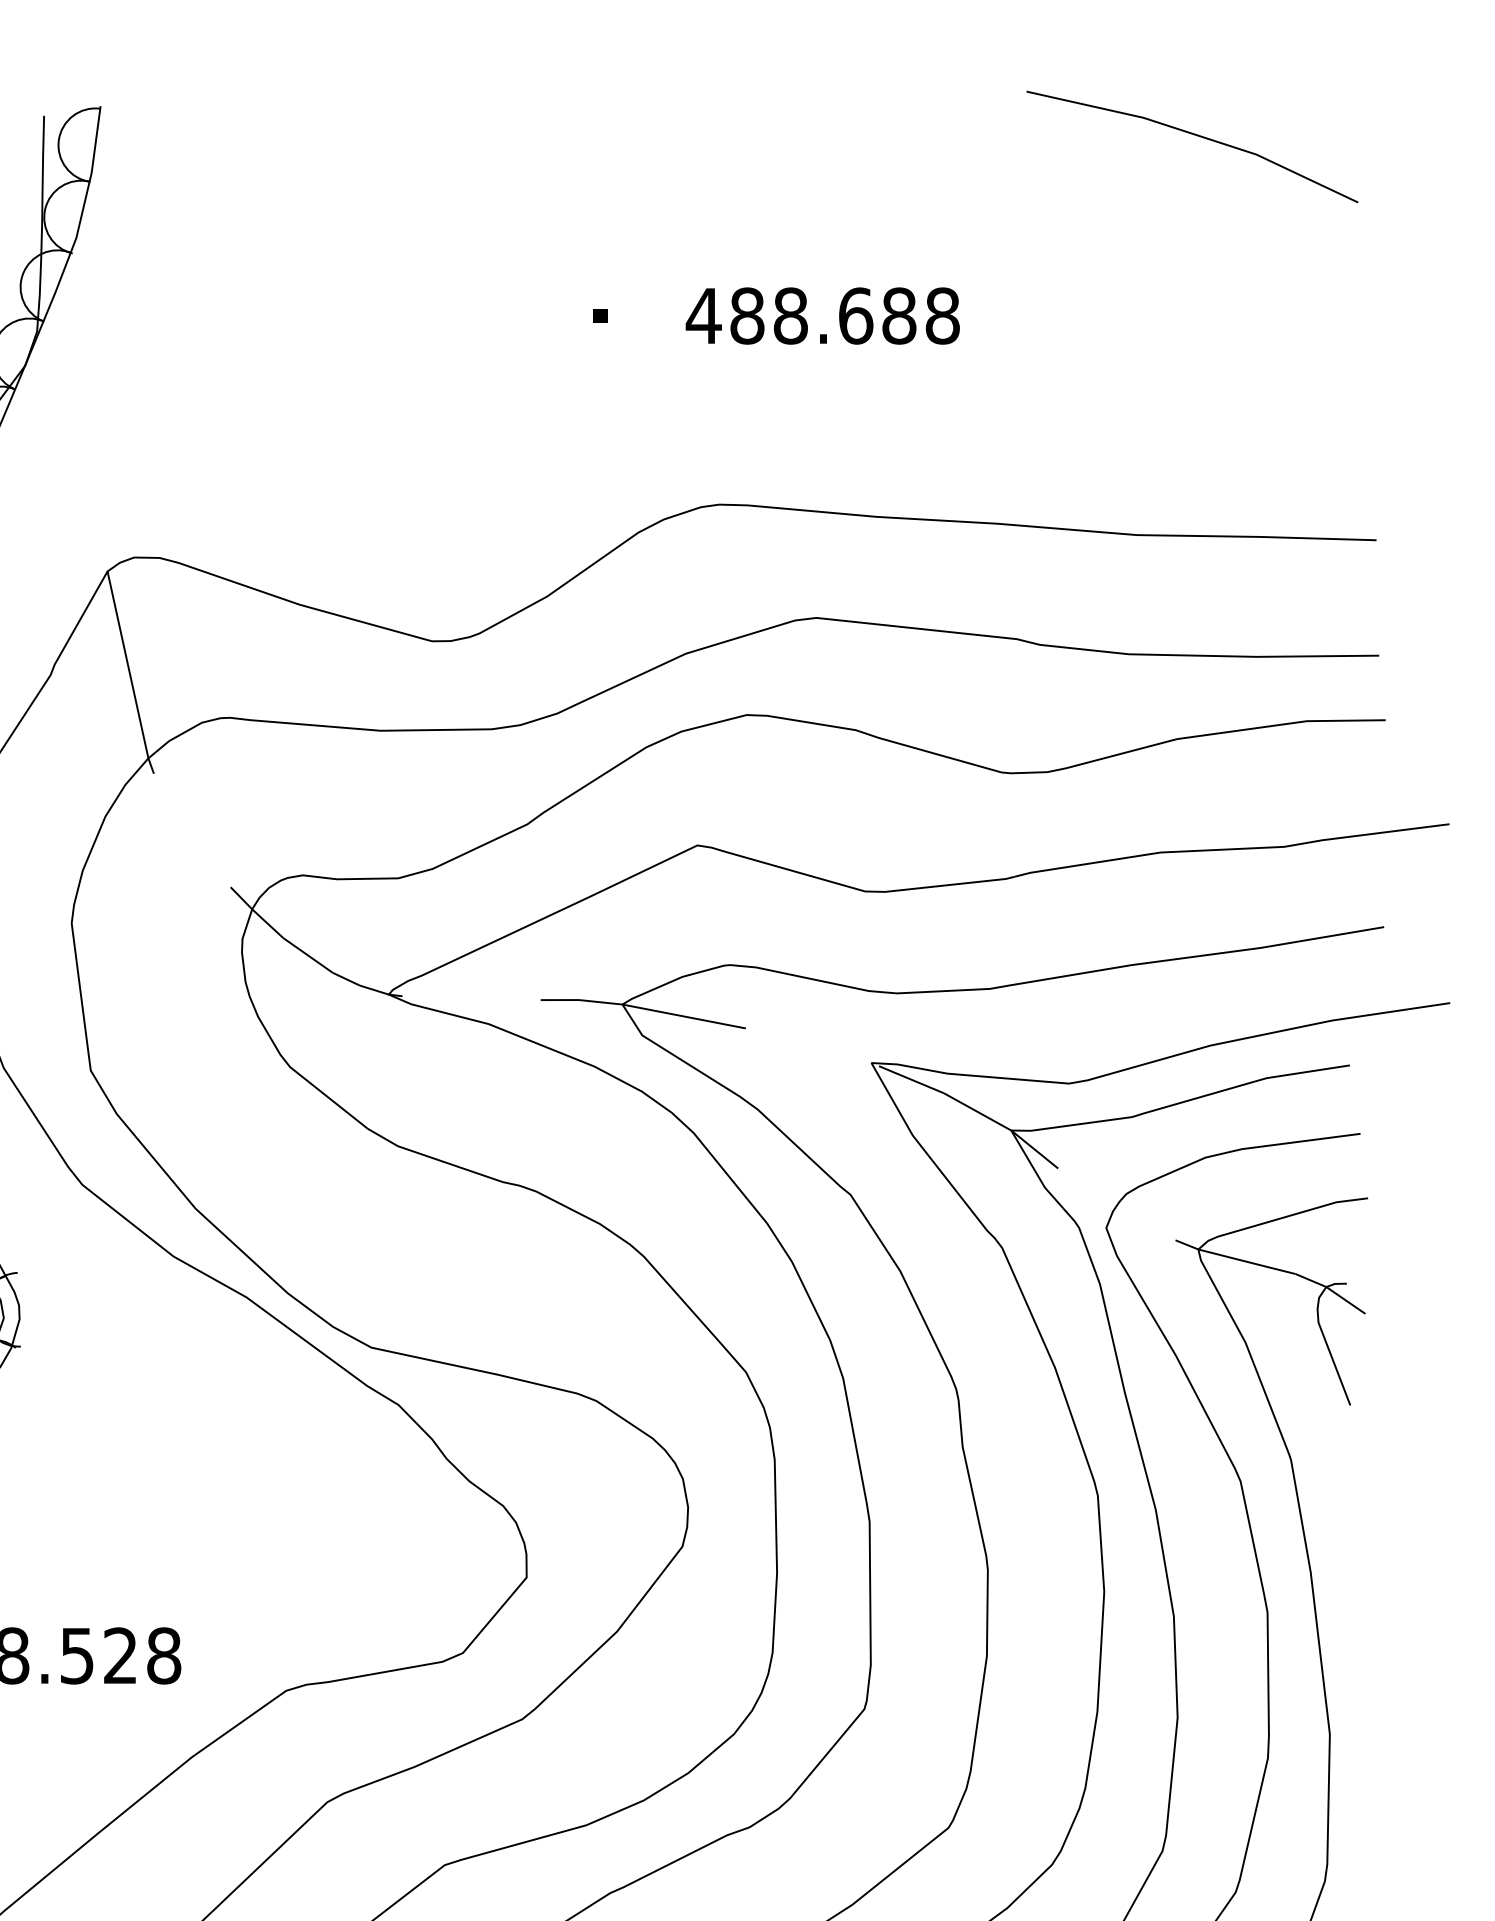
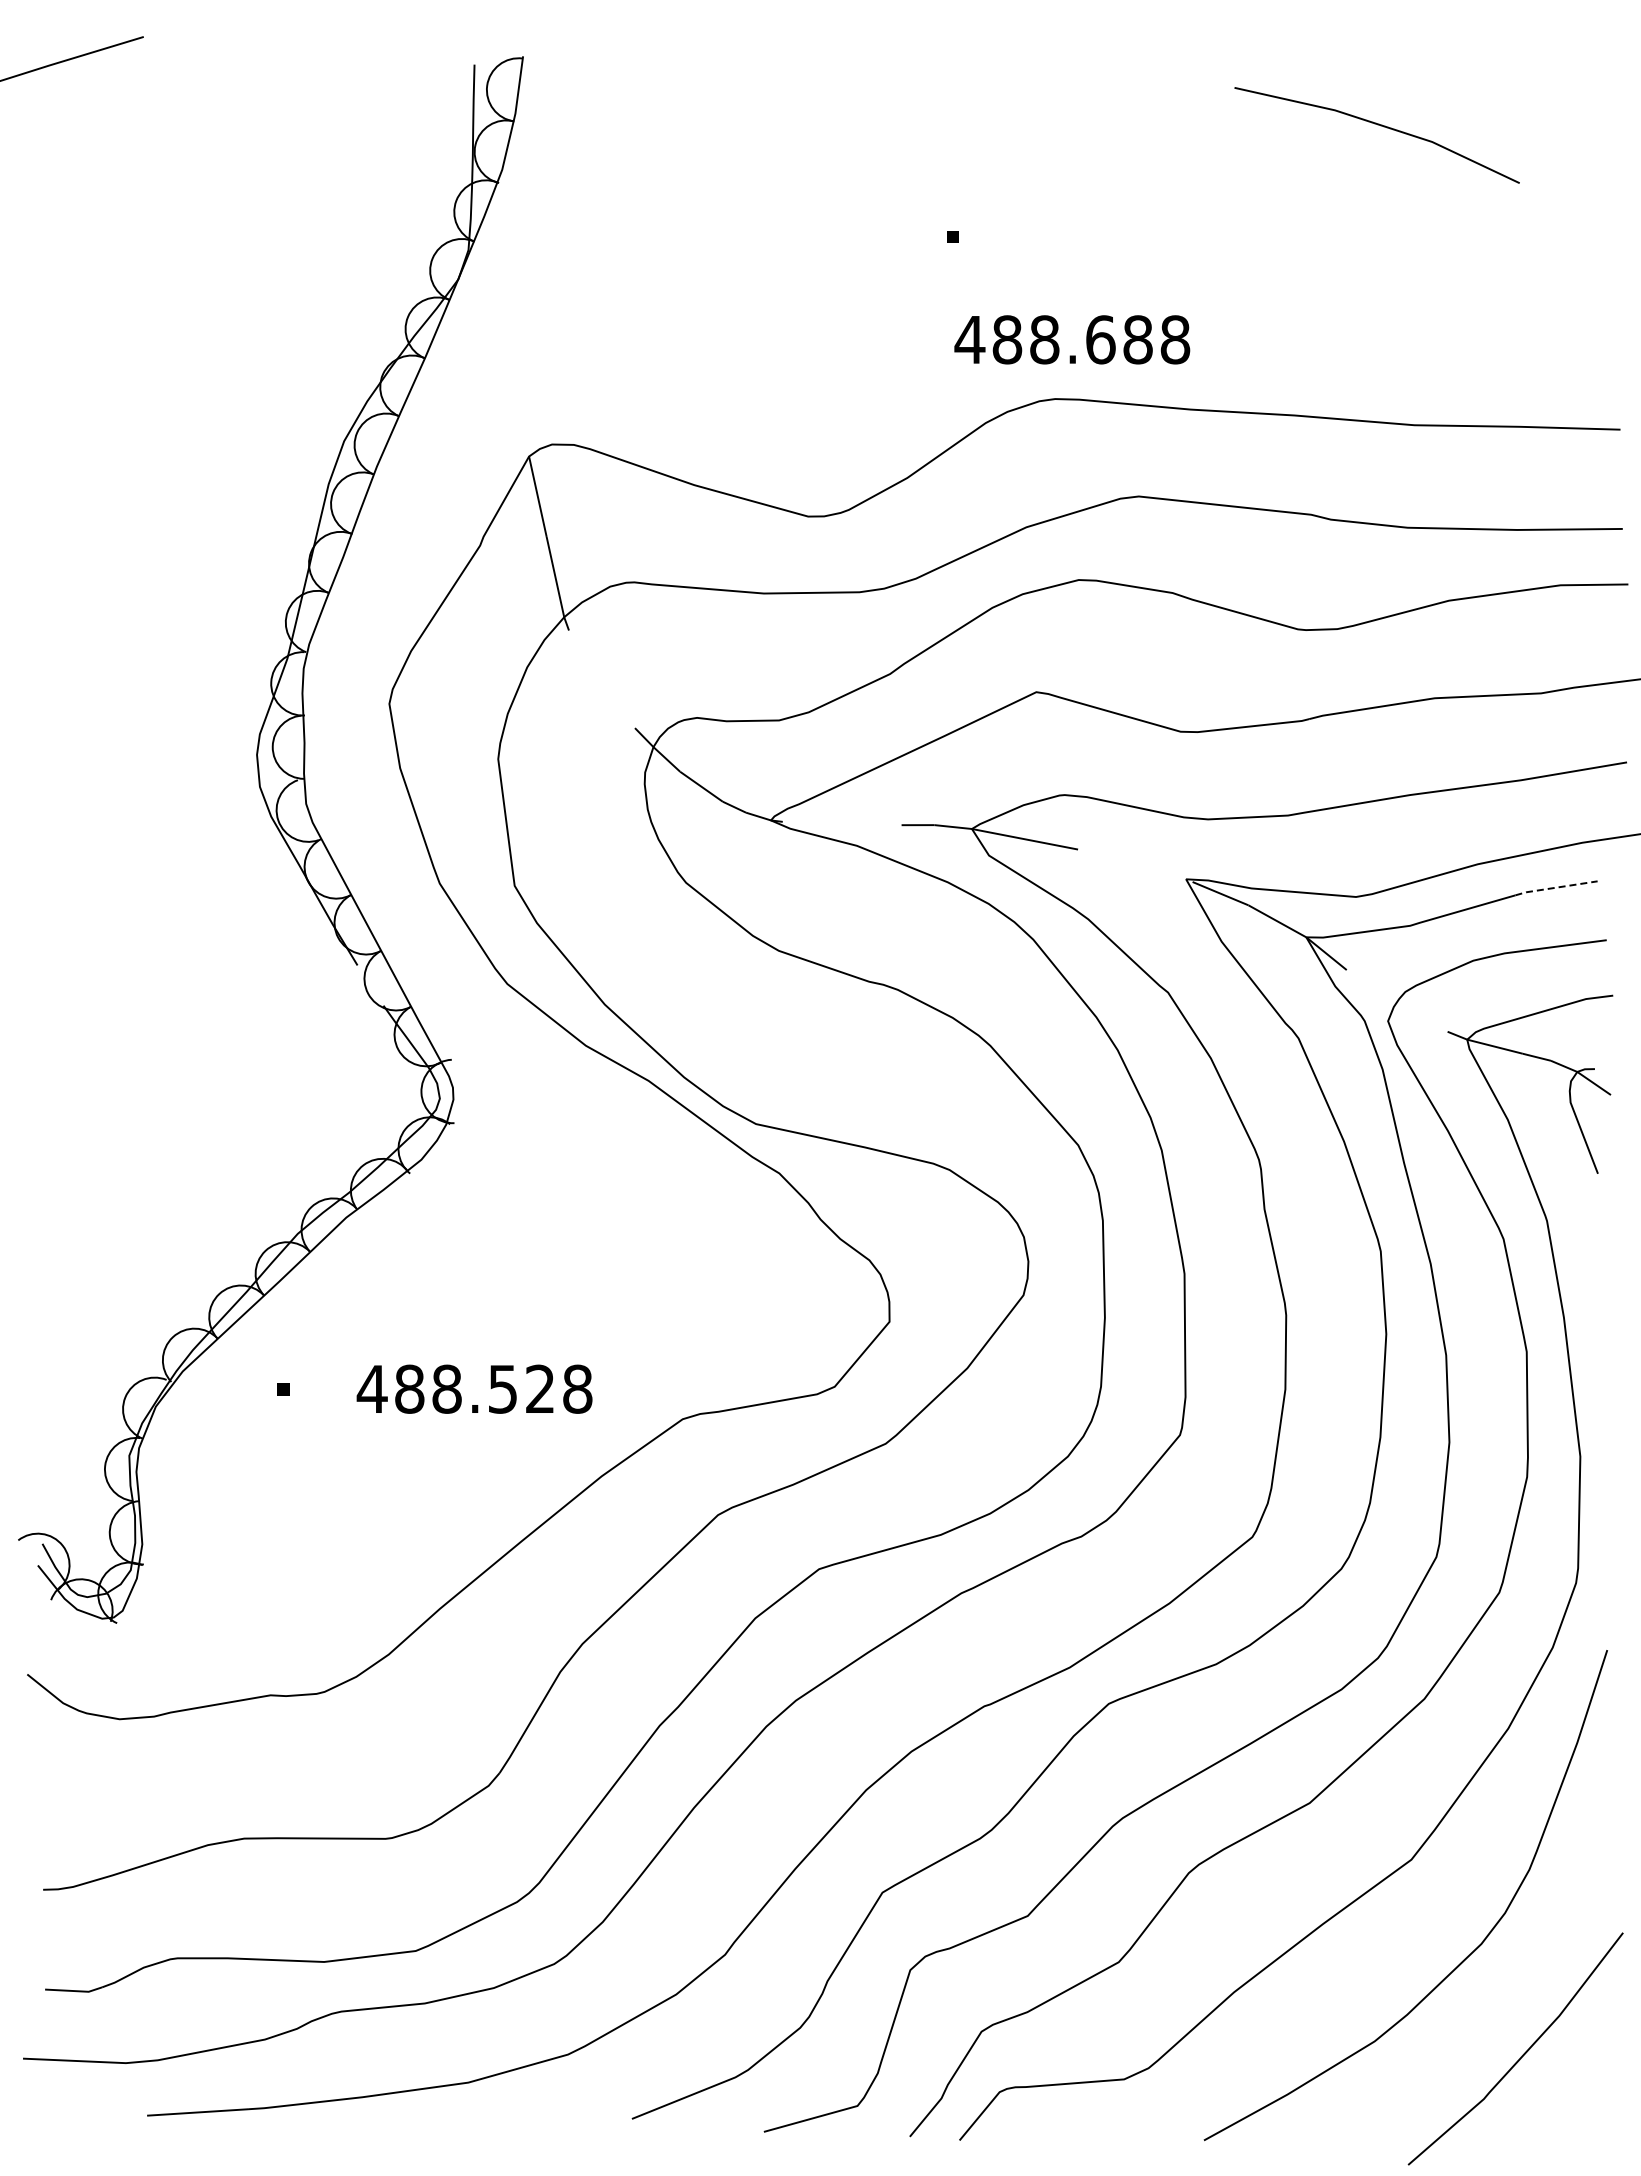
line: (1196, 136) -> (1380, 126), moved
text: (823, 315) -> (1072, 339), moved
line: (1300, 1072) -> (1555, 887), solid -> dashed

